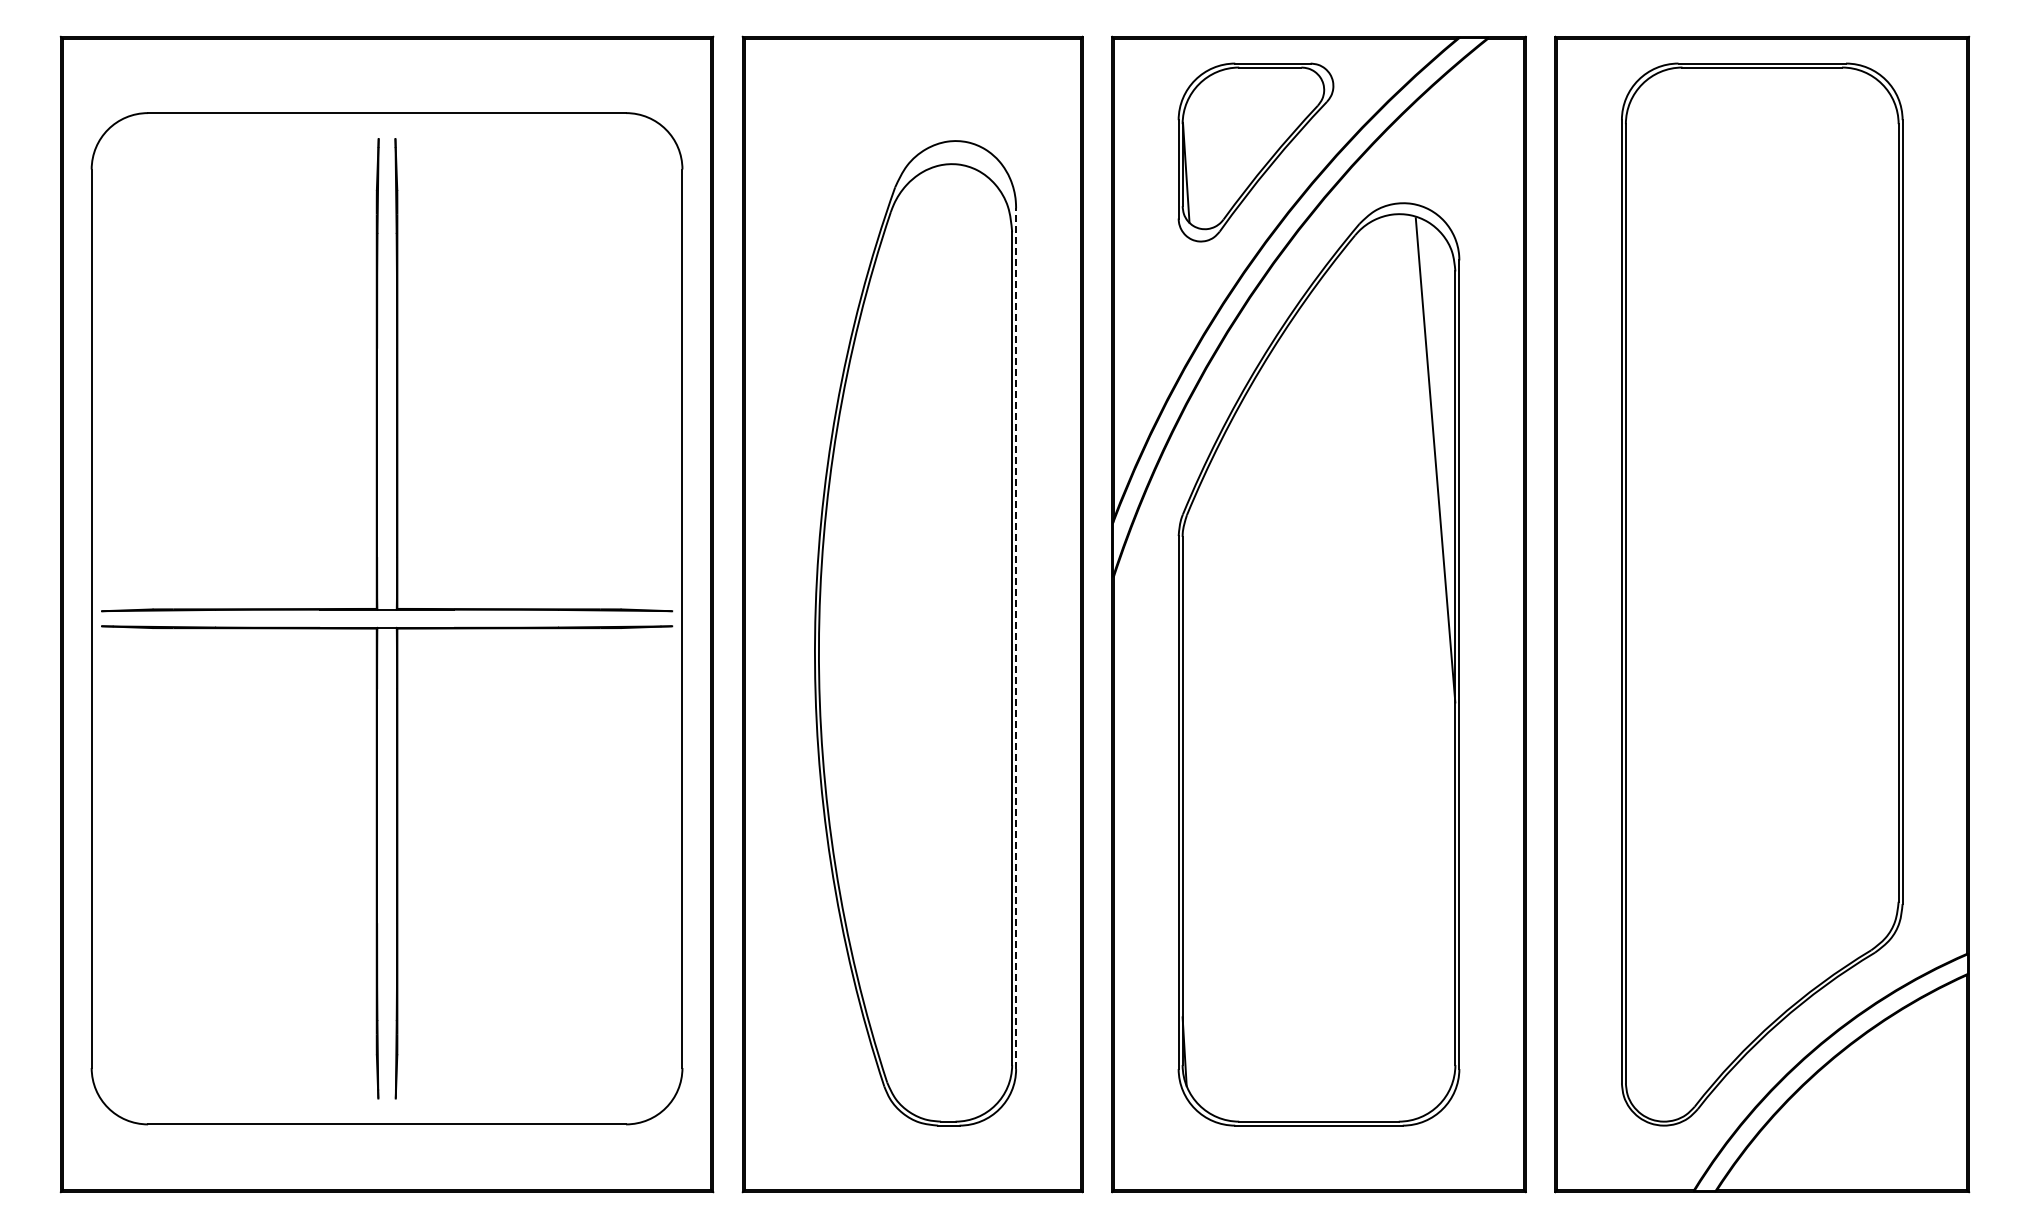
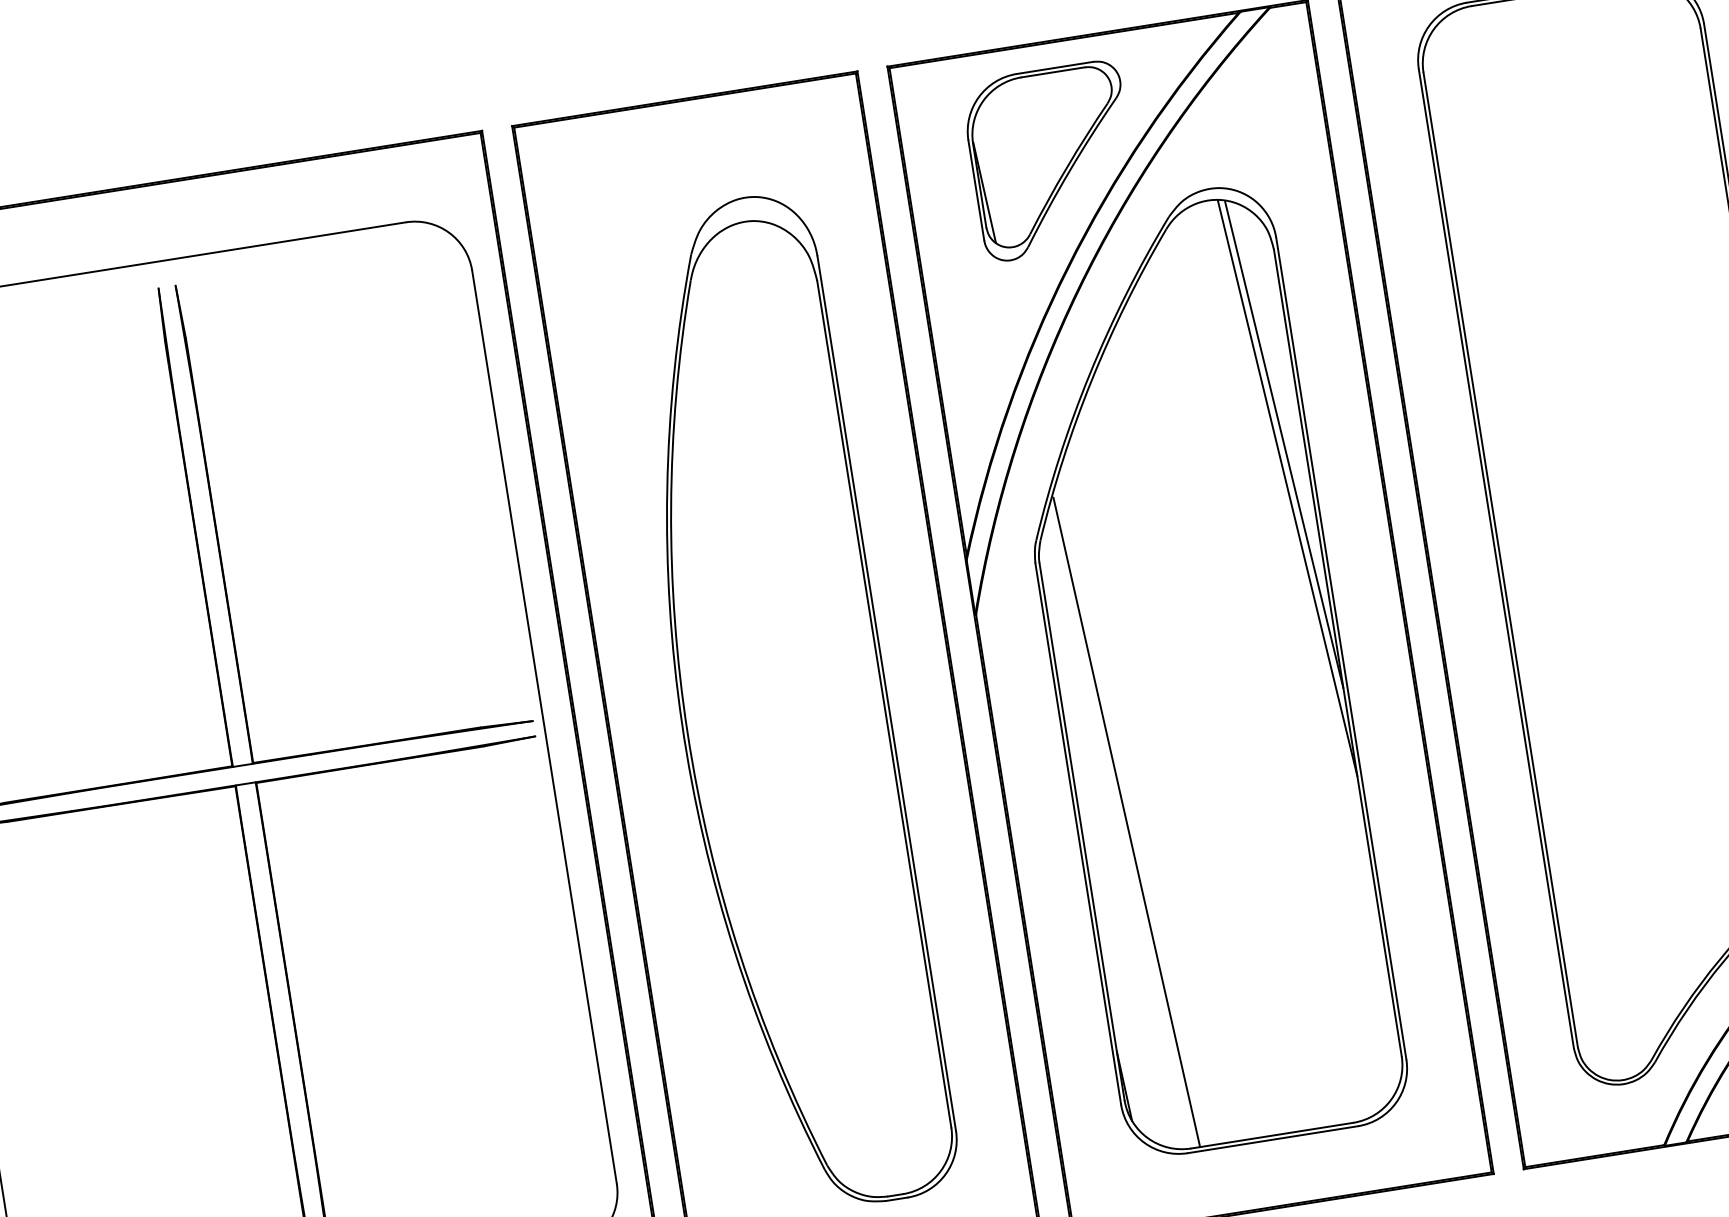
line: (1431, 502) -> (1286, 488), added
line: (1016, 638) -> (887, 693), dashed -> solid
line: (1227, 798) -> (1127, 822), added

